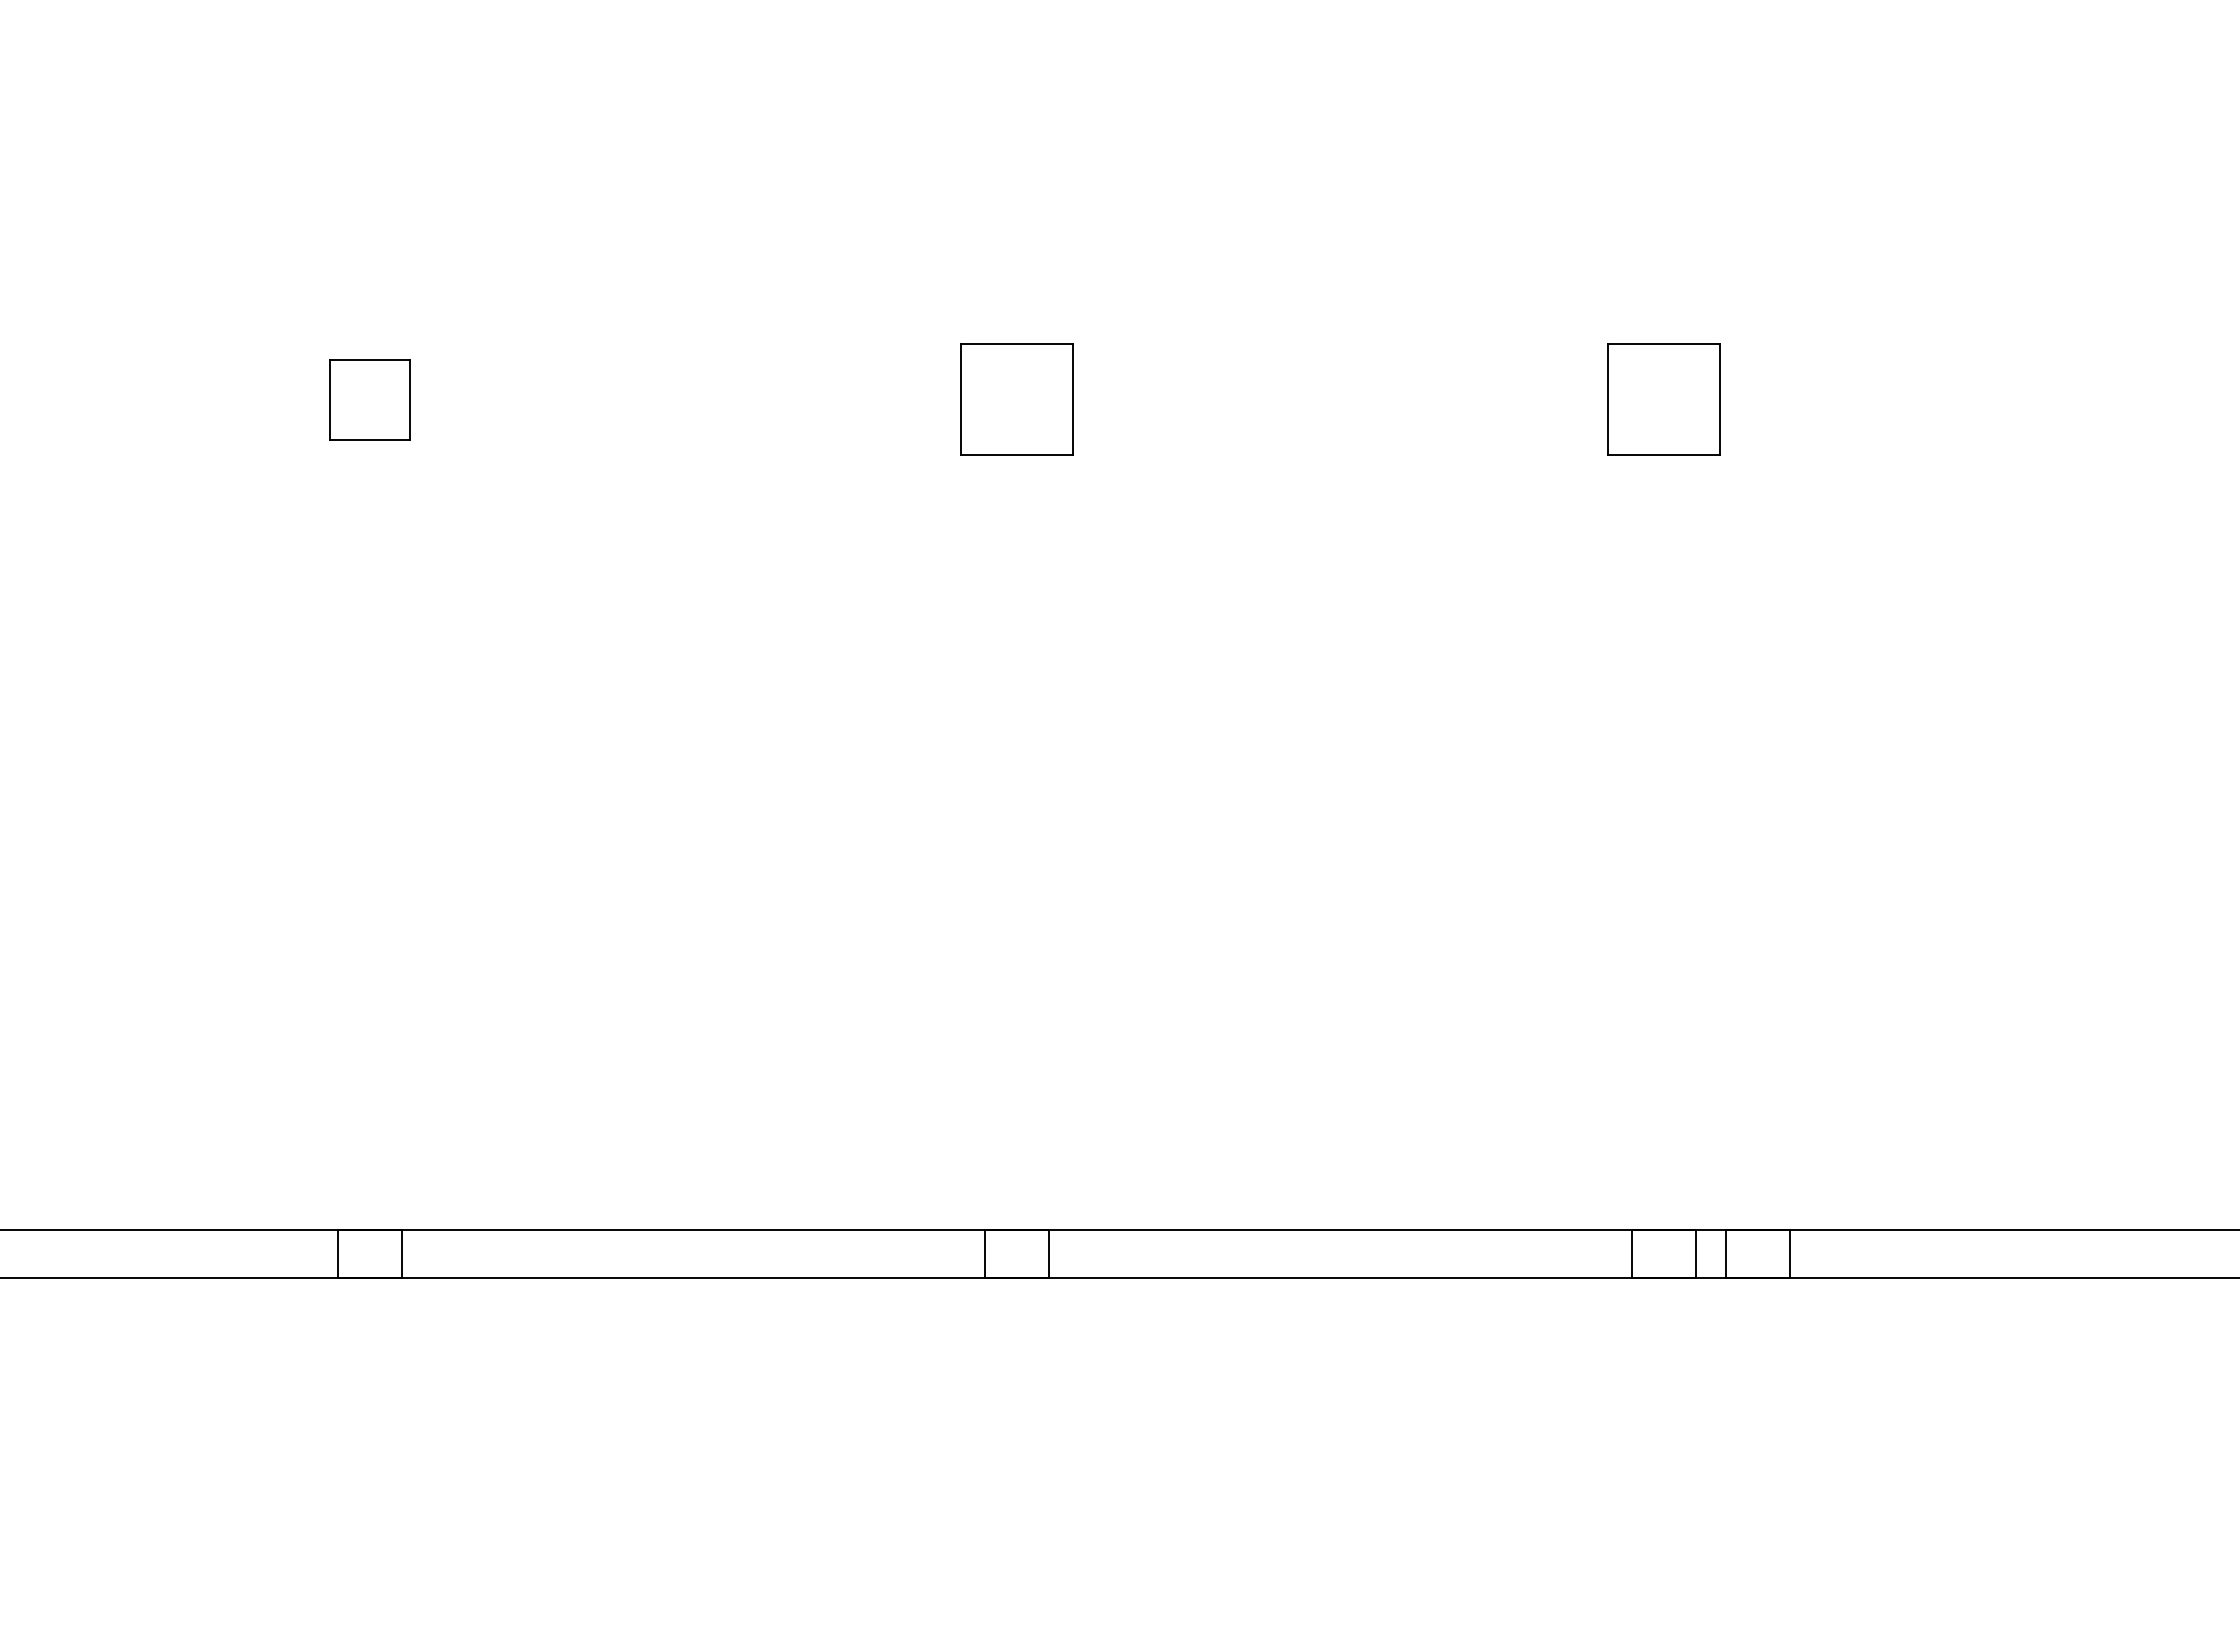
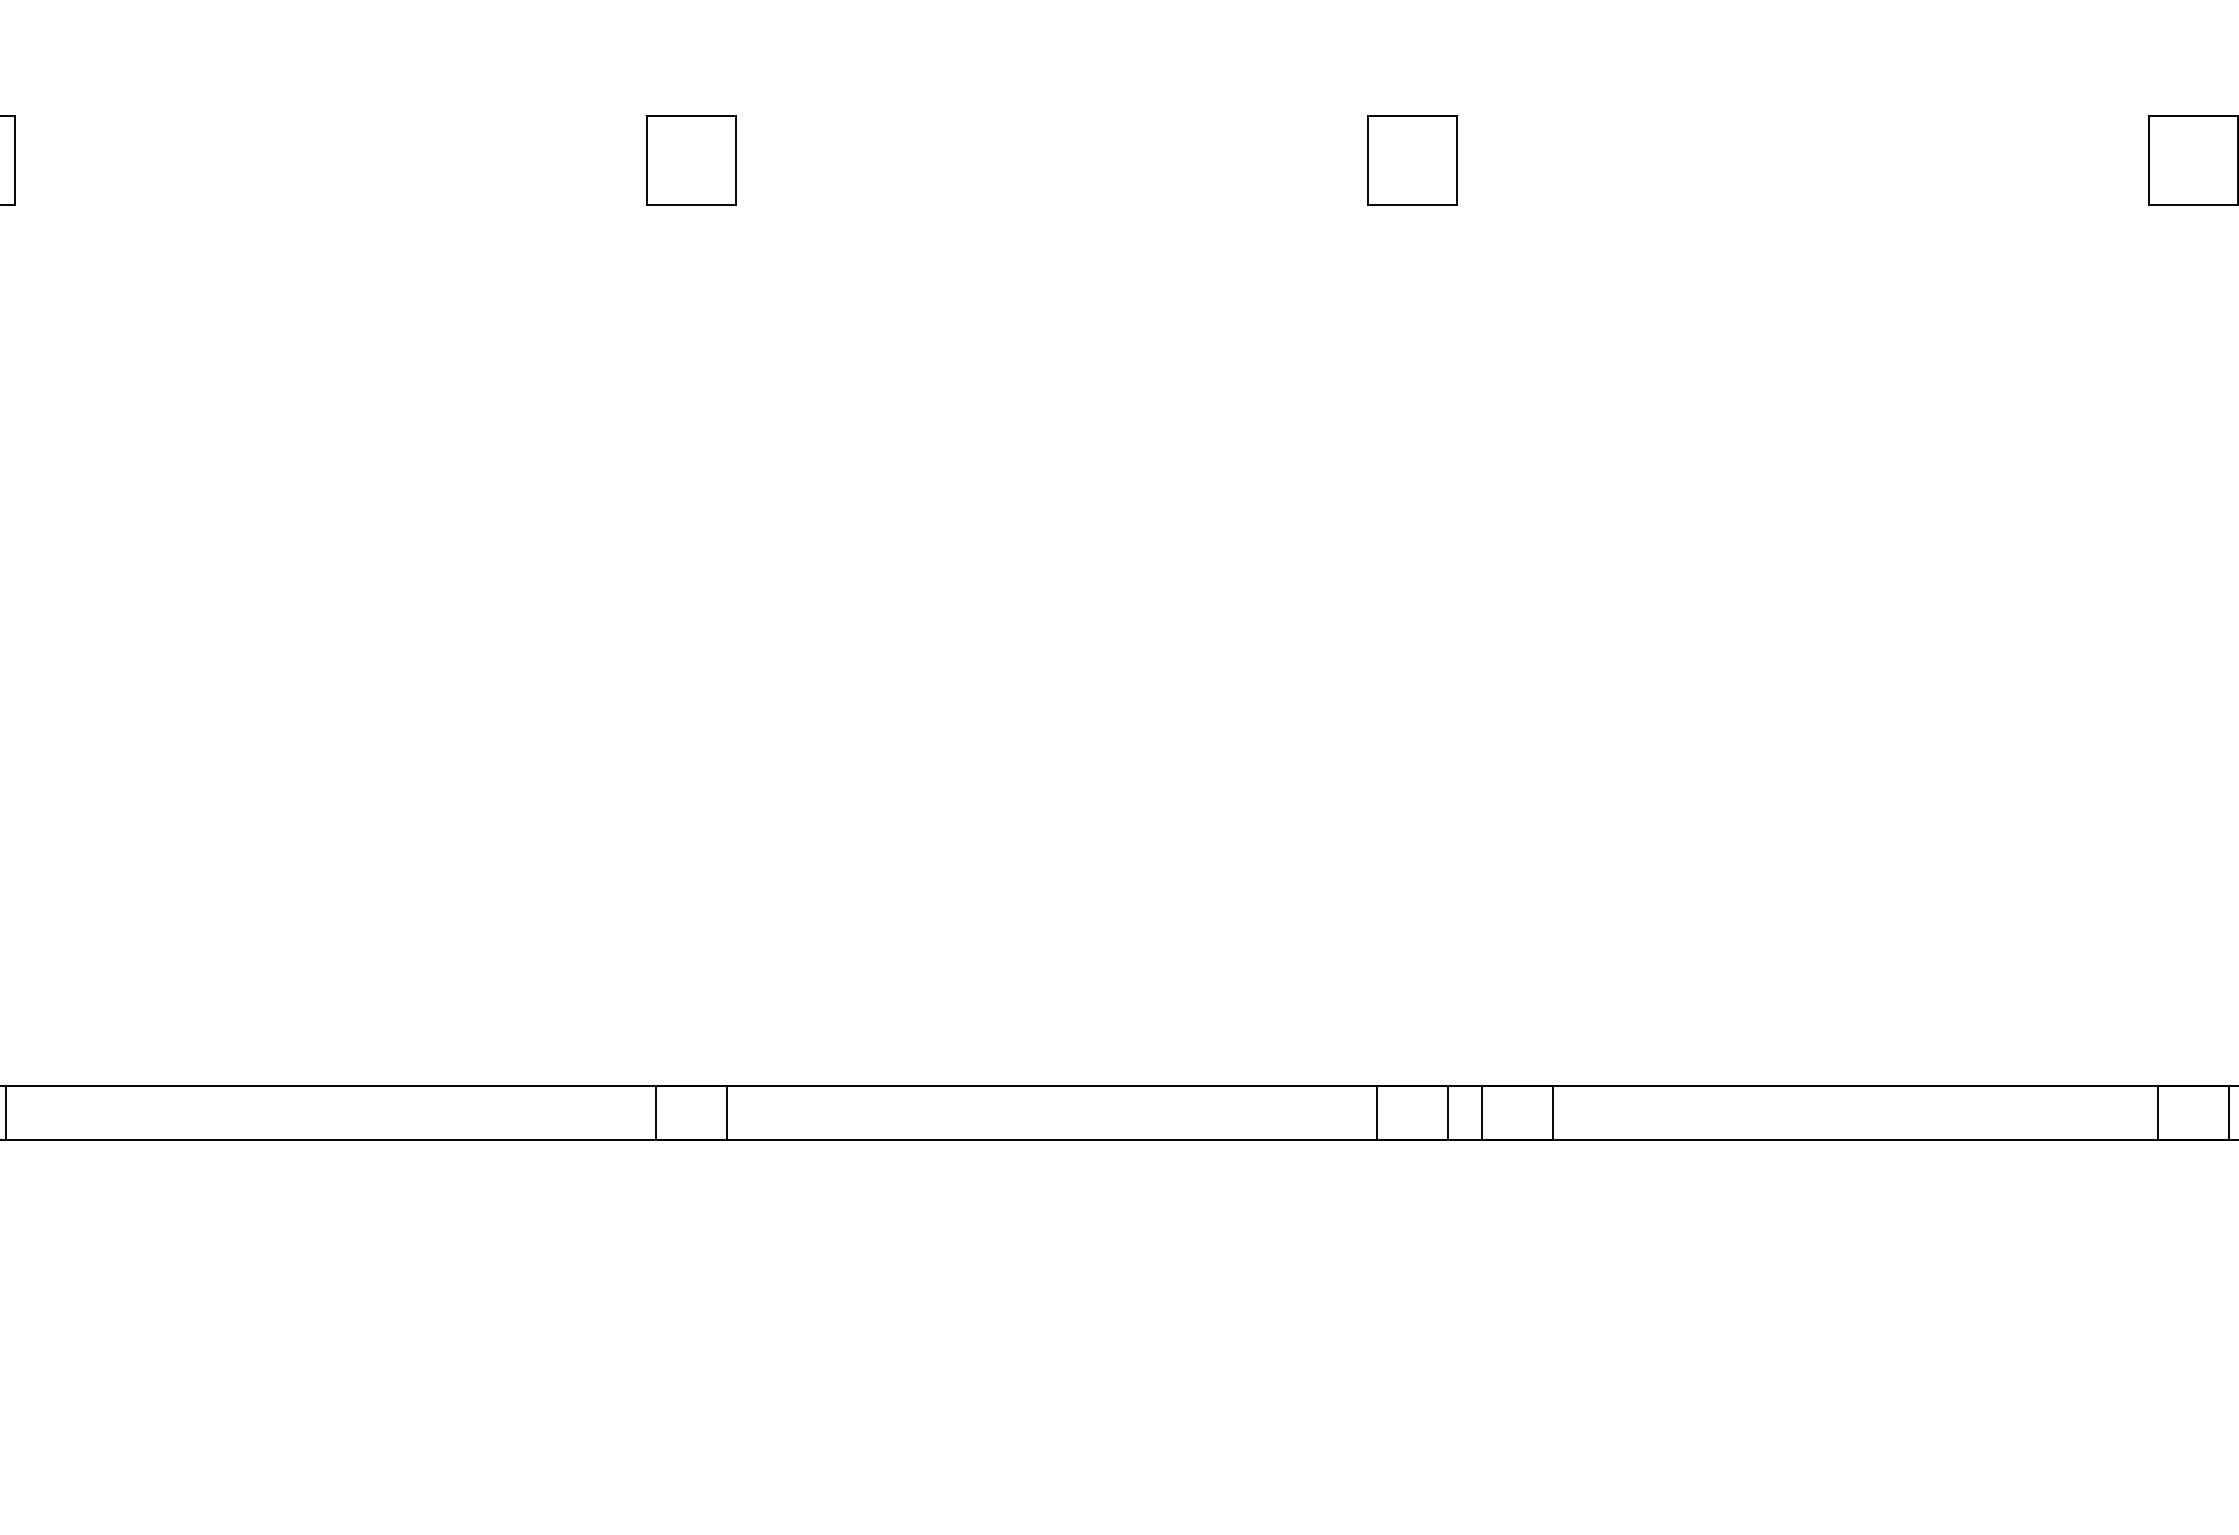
part: (1016, 399) -> (691, 160), size x0.71
part: (1663, 399) -> (1411, 160), size x0.71

